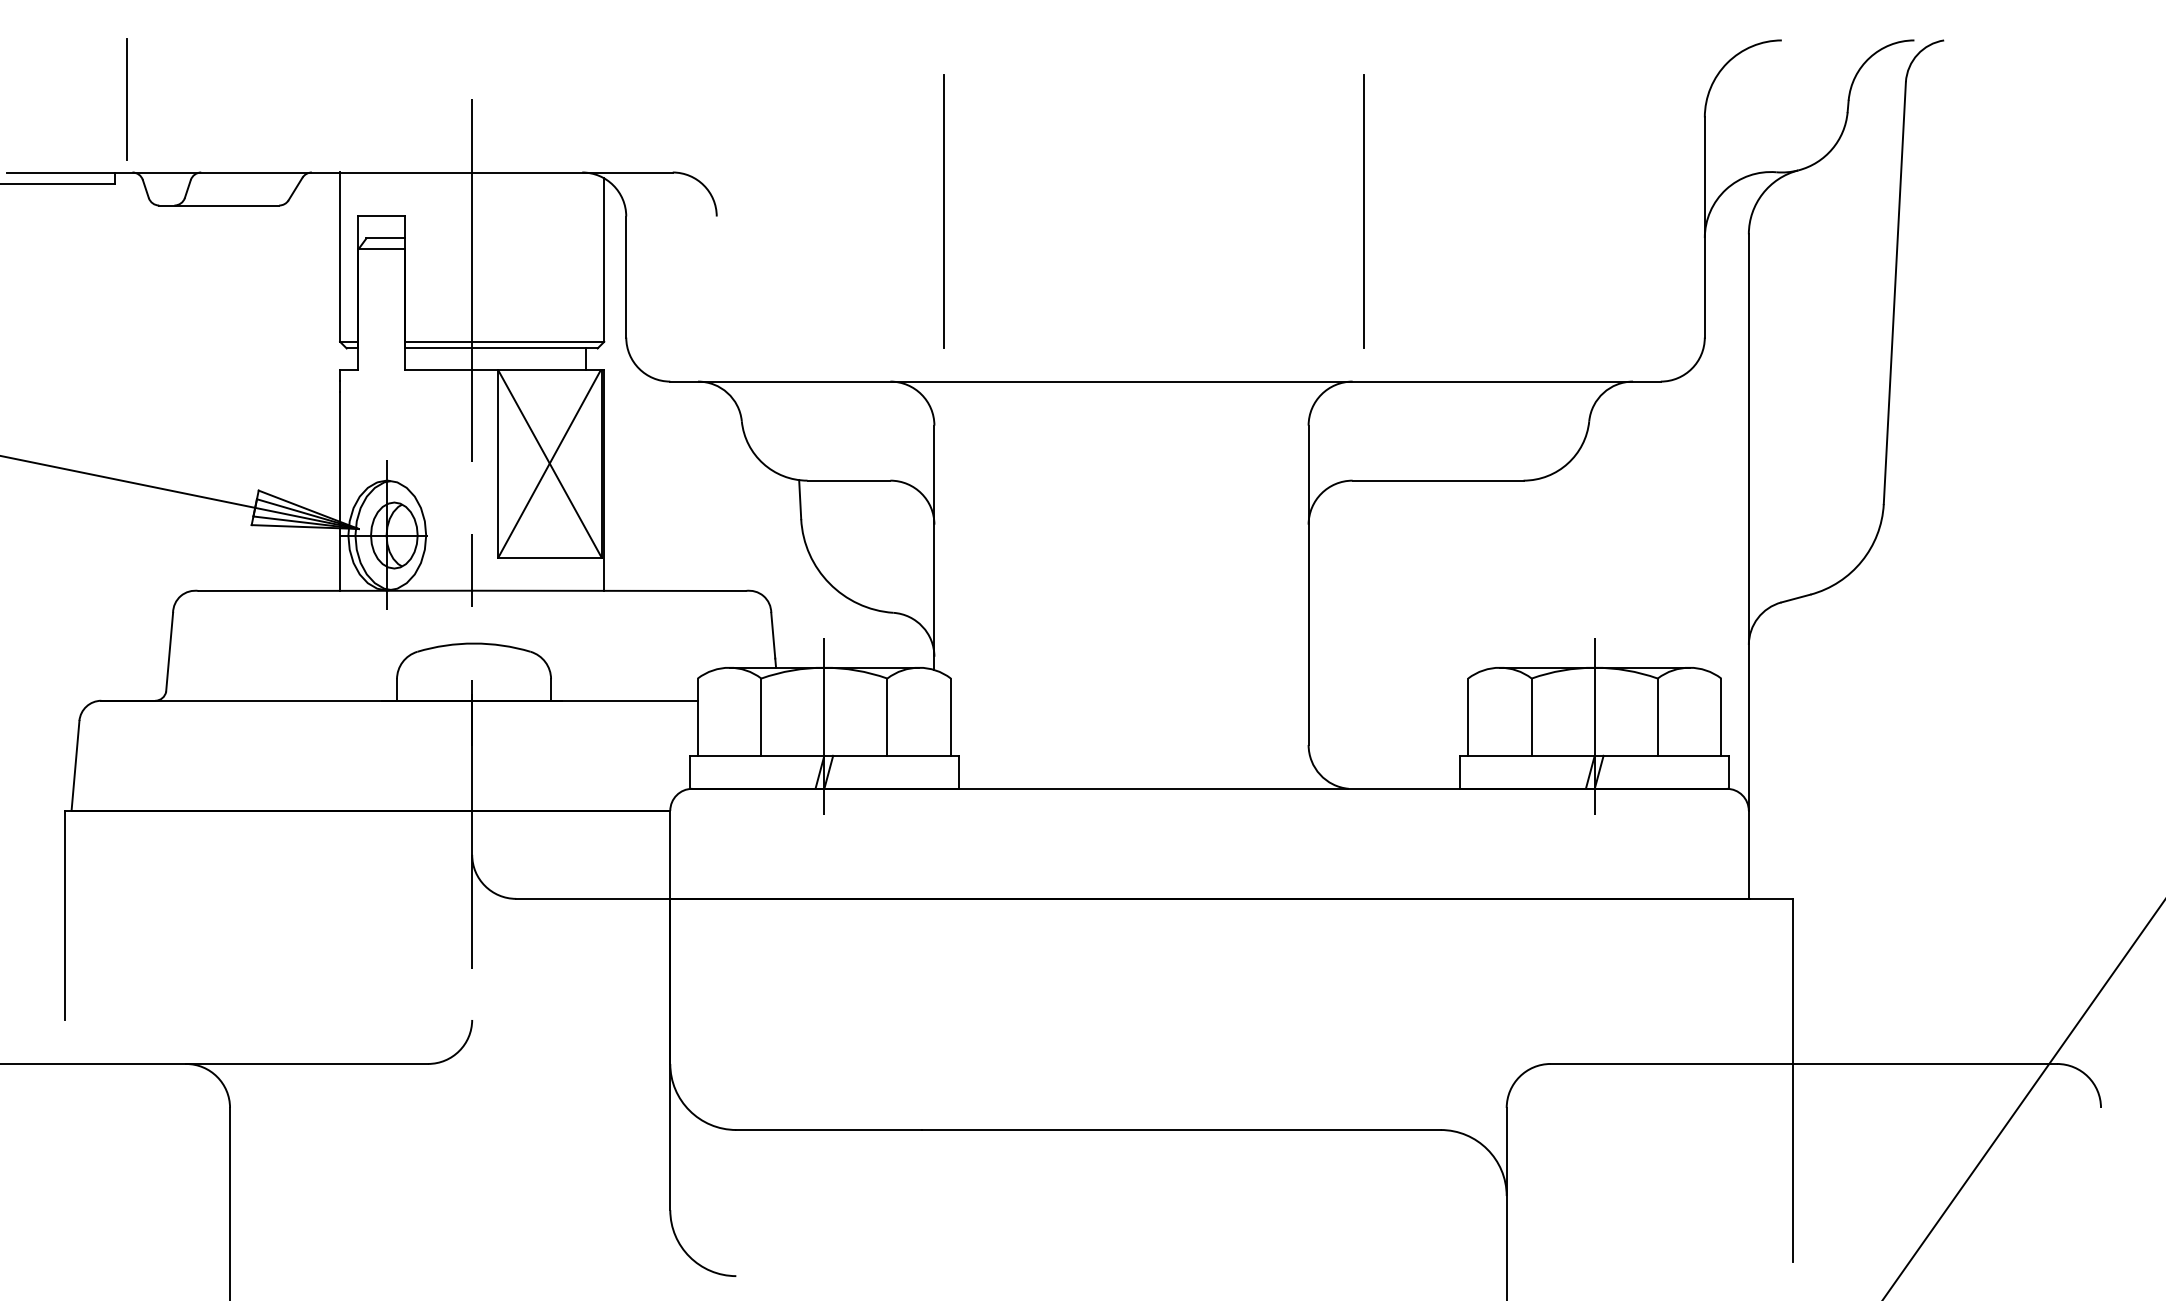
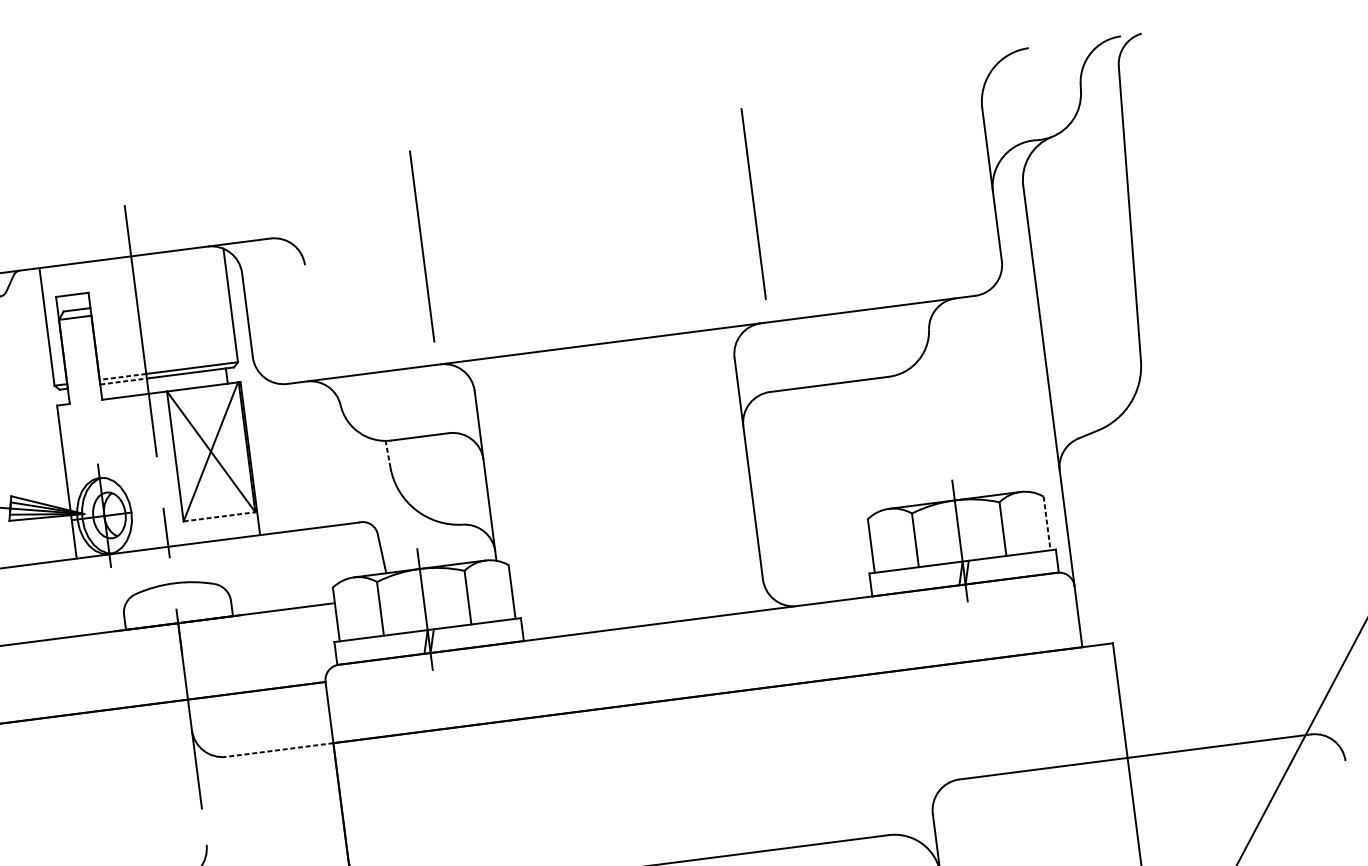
line: (943, 211) -> (421, 246), moved
line: (438, 341) -> (122, 376), solid -> dashed
line: (438, 348) -> (123, 381), solid -> dashed
line: (800, 499) -> (388, 454), solid -> dashed
line: (550, 557) -> (219, 516), solid -> dashed
line: (1721, 717) -> (1047, 523), solid -> dashed
line: (592, 898) -> (279, 749), solid -> dashed

